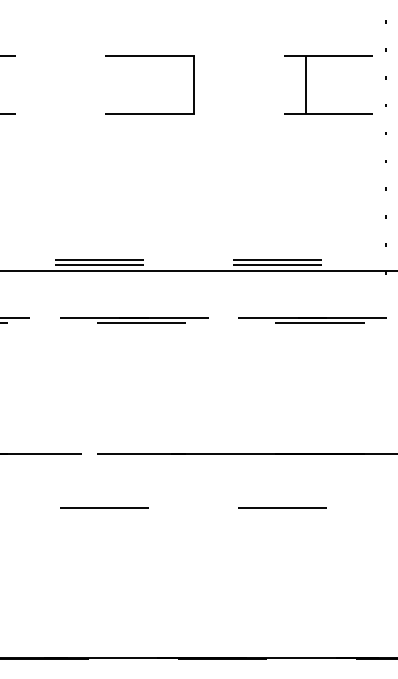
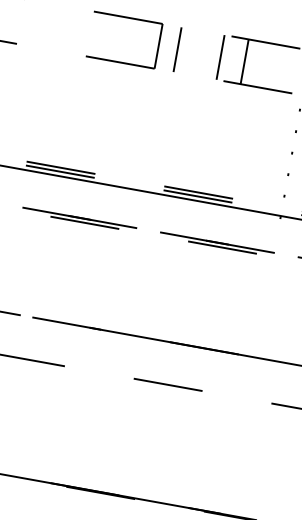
line: (274, 84) -> (220, 56), added
line: (218, 85) -> (177, 49), added

